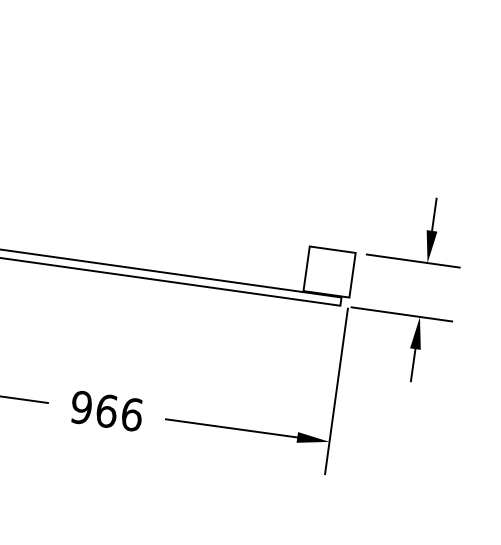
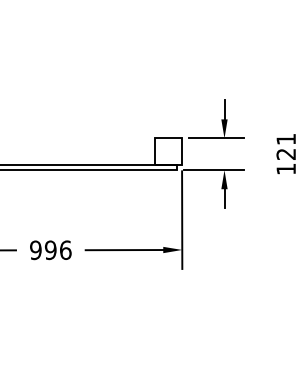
text: (106, 411) -> (50, 250), 966 -> 996

